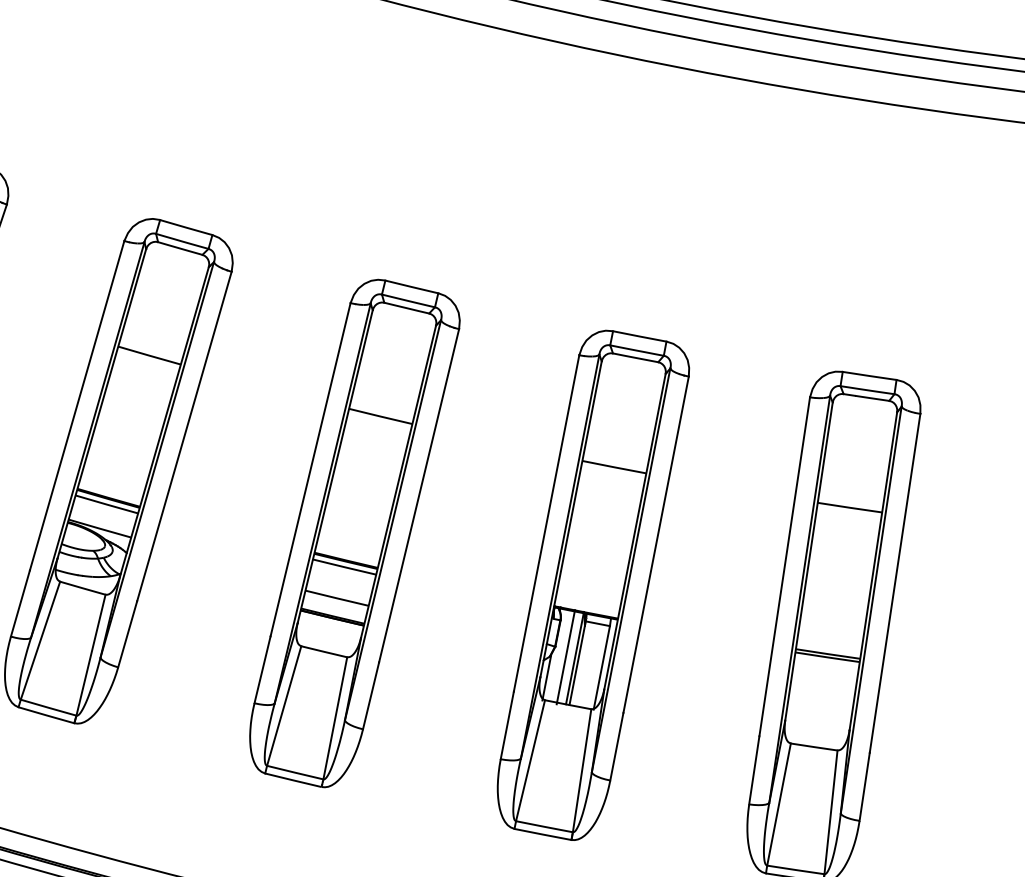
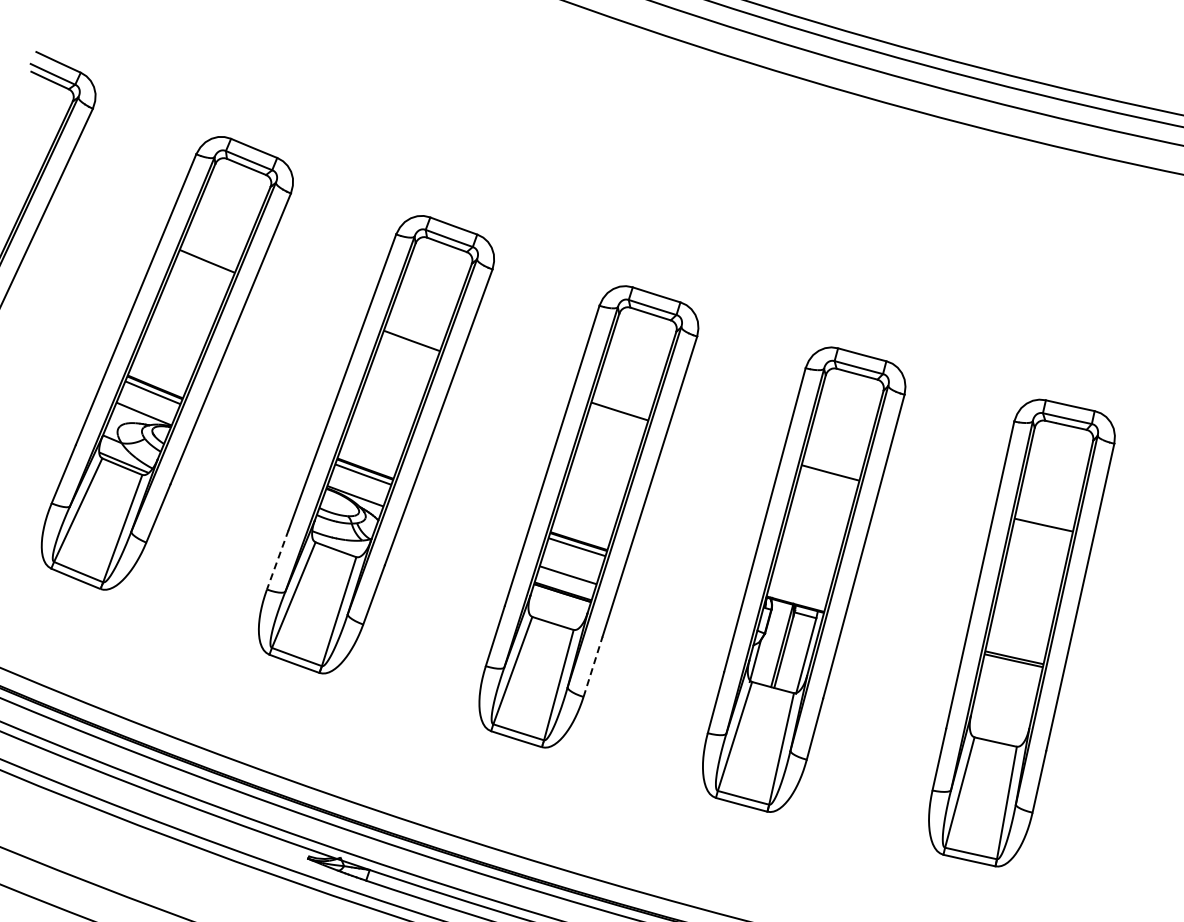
line: (20, 603) -> (277, 559), solid -> dashed
line: (565, 656) -> (773, 643), removed
line: (371, 695) -> (593, 666), solid -> dashed

